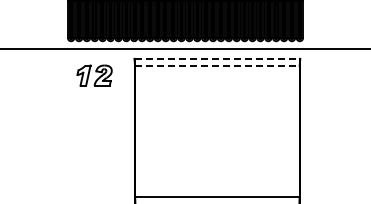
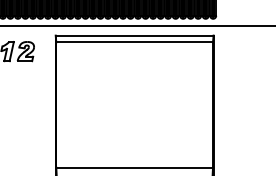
line: (217, 58) -> (134, 35), dashed -> solid
line: (217, 65) -> (134, 41), dashed -> solid

